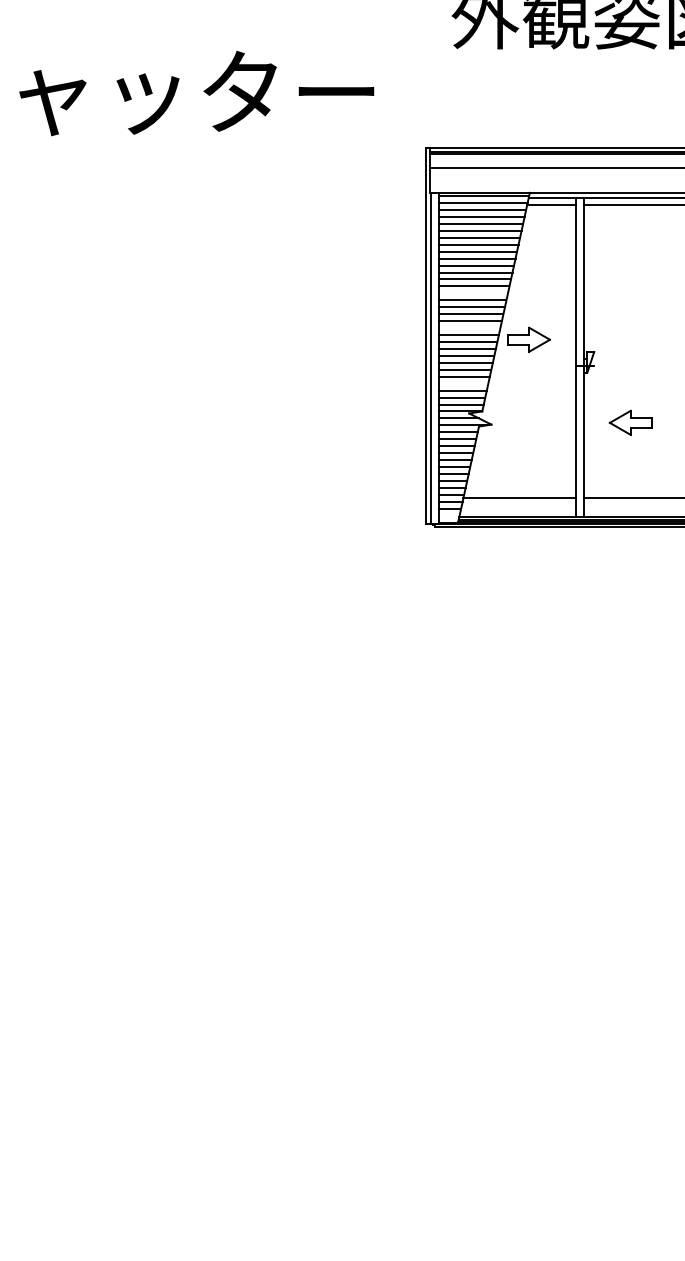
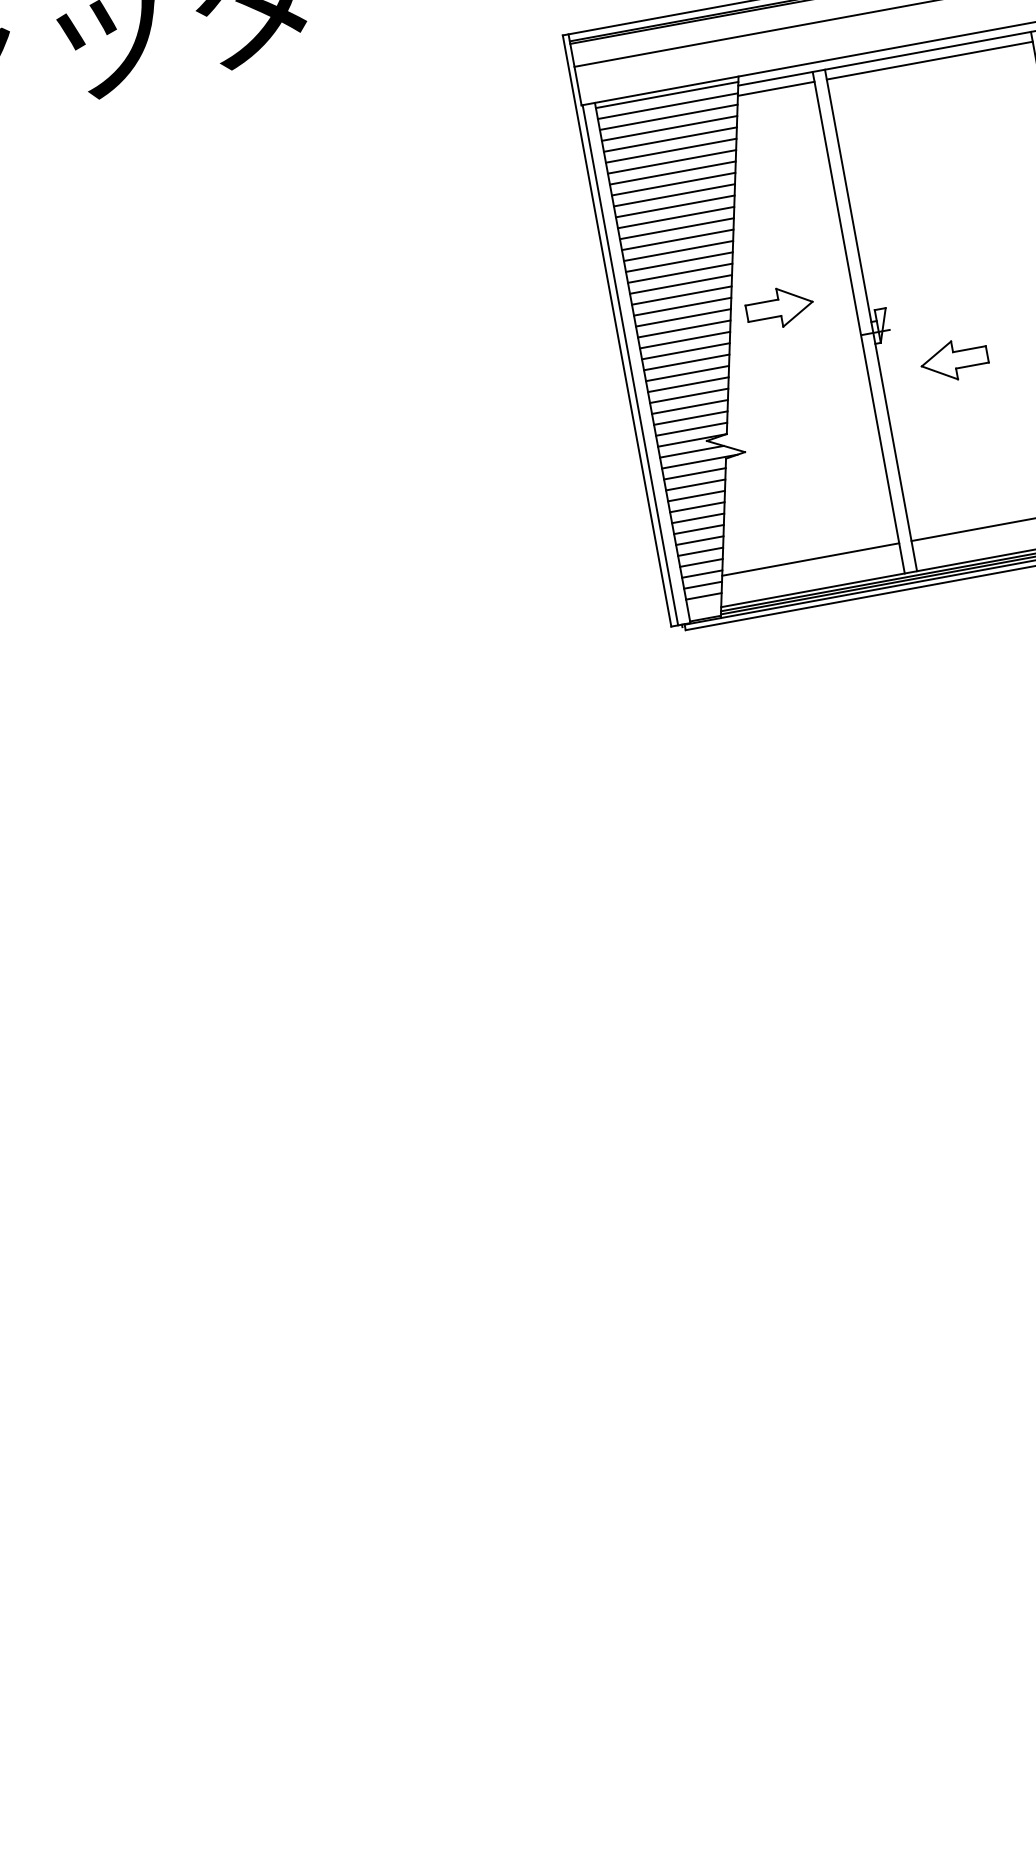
line: (472, 293) -> (677, 251), added
line: (469, 328) -> (682, 307), added
line: (463, 383) -> (689, 395), added
part: (630, 422) -> (954, 359), moved

